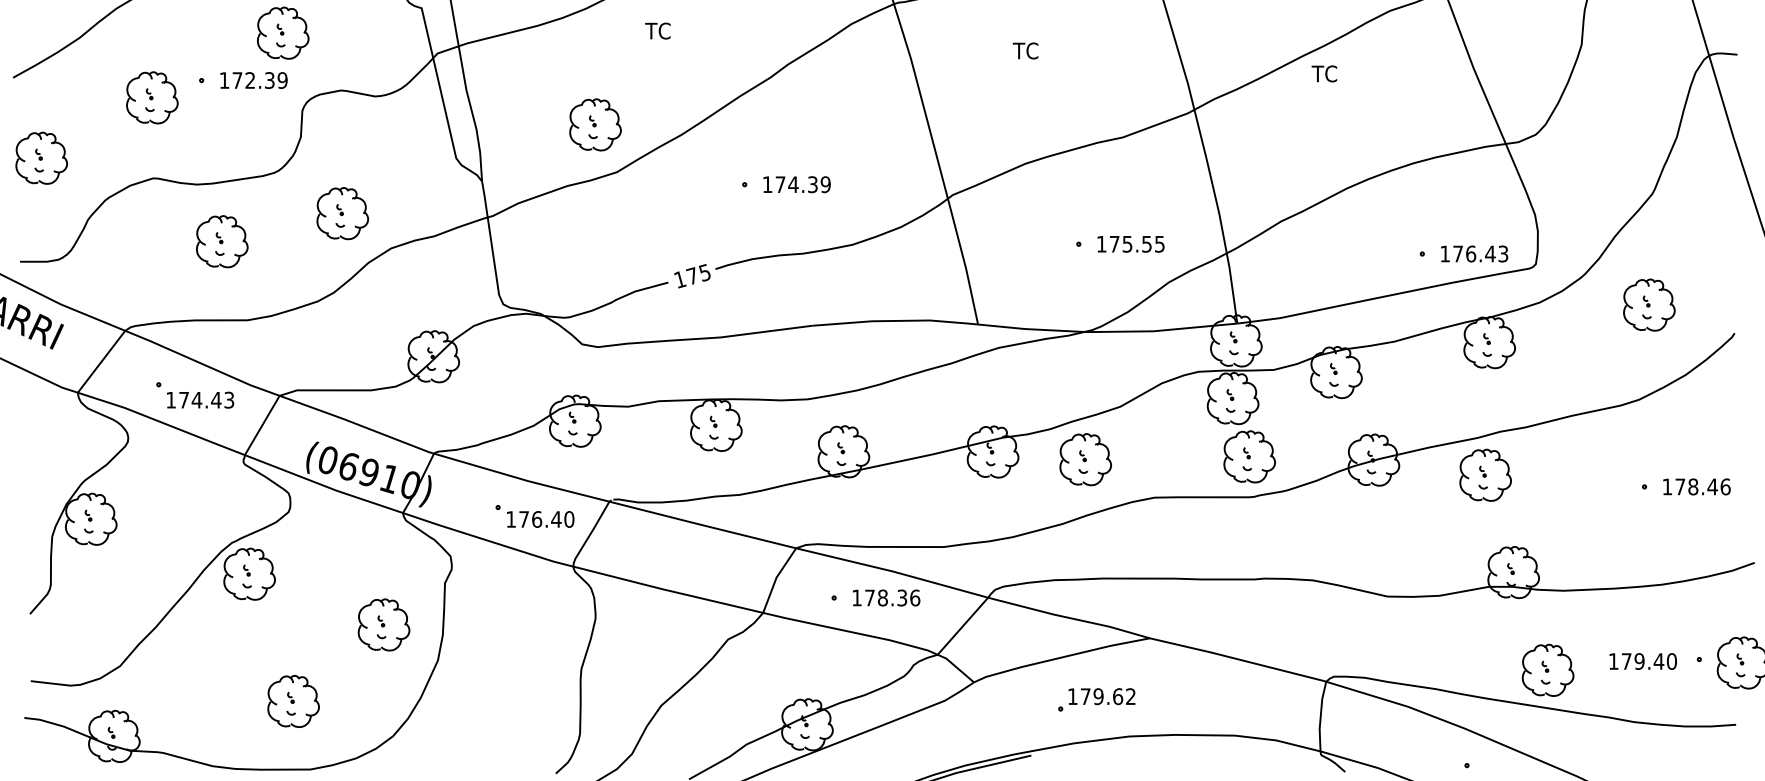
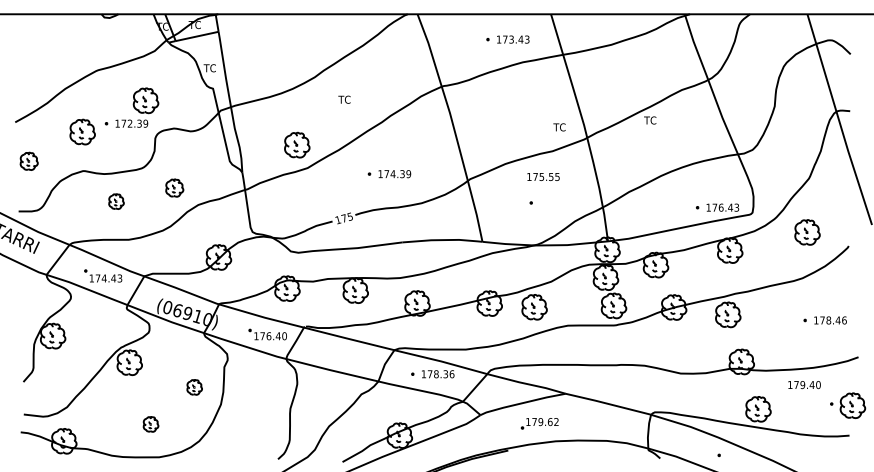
text: (657, 30) -> (344, 99), moved
text: (1025, 51) -> (559, 127), moved
part: (42, 158) -> (29, 161), size x0.7
part: (341, 212) -> (174, 187), size x0.7
part: (222, 241) -> (116, 201), size x0.6
text: (1130, 243) -> (543, 176), moved
part: (383, 625) -> (194, 387), size x0.6
text: (1643, 662) -> (804, 385), moved
part: (292, 701) -> (150, 424), size x0.6

